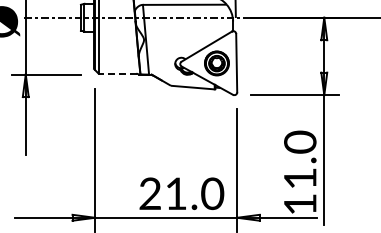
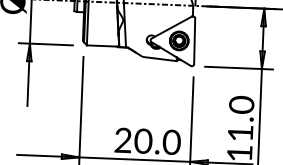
line: (117, 73) -> (101, 45), dashed -> solid
text: (175, 193) -> (142, 141), 21.0 -> 20.0

